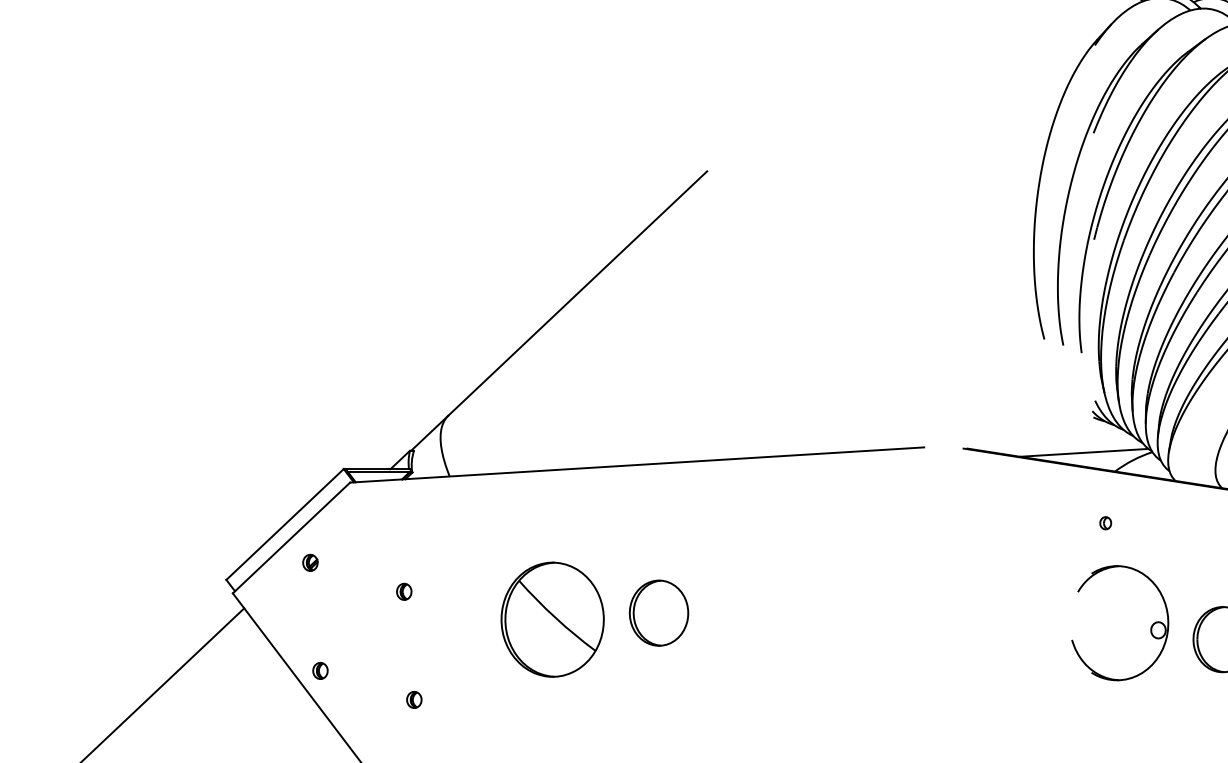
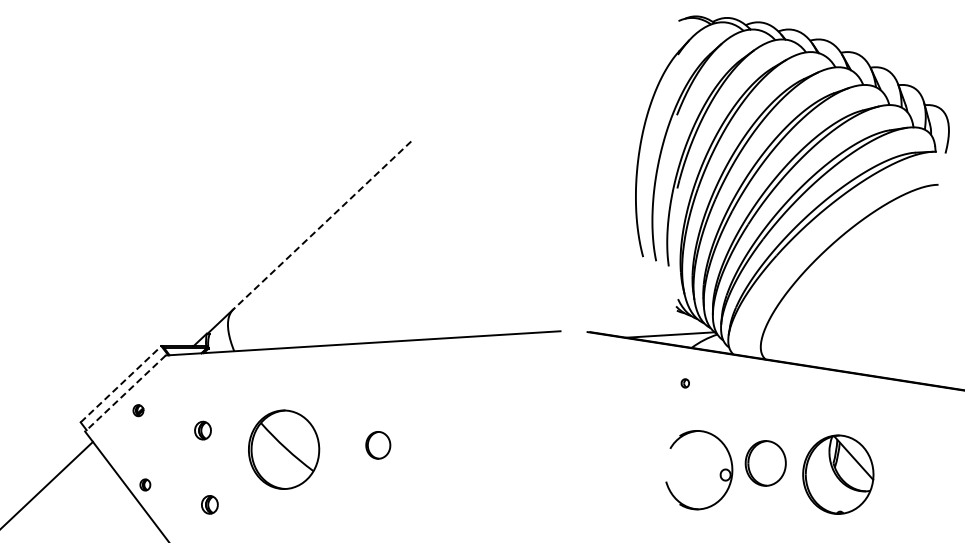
line: (576, 293) -> (321, 225), solid -> dashed
line: (285, 524) -> (121, 384), solid -> dashed
line: (291, 537) -> (125, 393), solid -> dashed
part: (403, 591) -> (202, 430), size x1.6
part: (659, 613) -> (378, 445), size x0.6
part: (553, 619) -> (284, 449), moved
part: (1149, 628) -> (719, 473), moved
part: (413, 699) -> (209, 504), size x1.6

